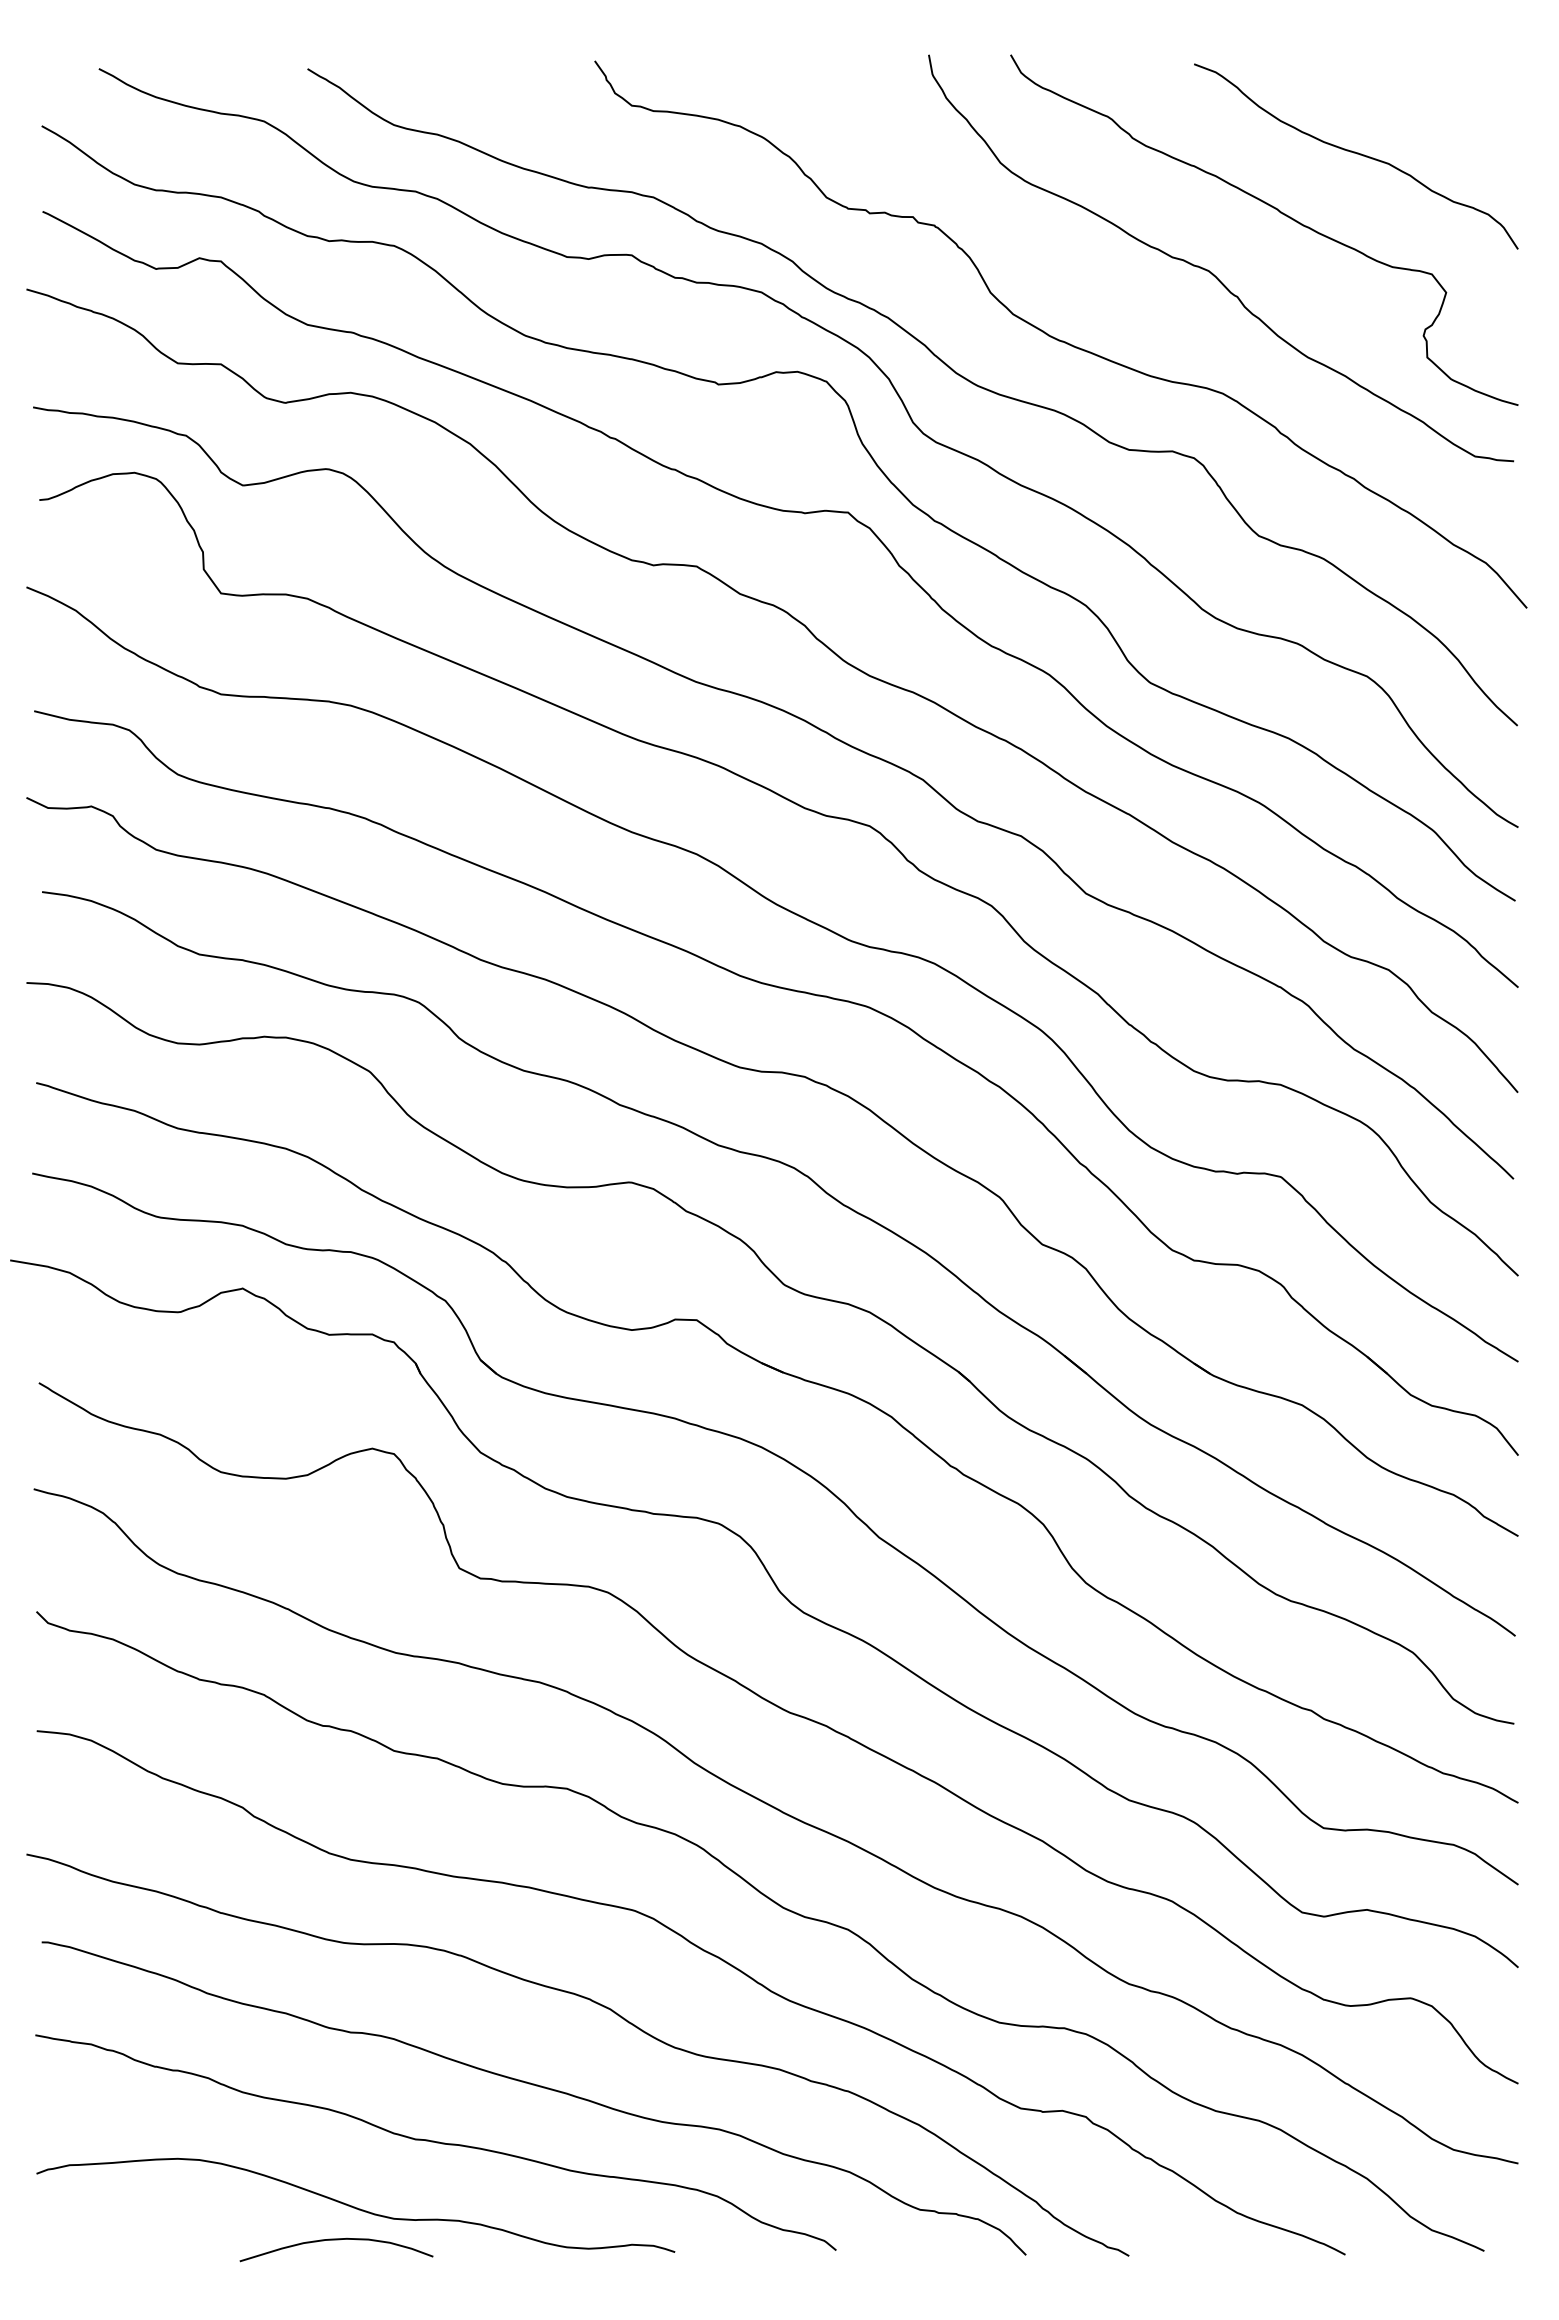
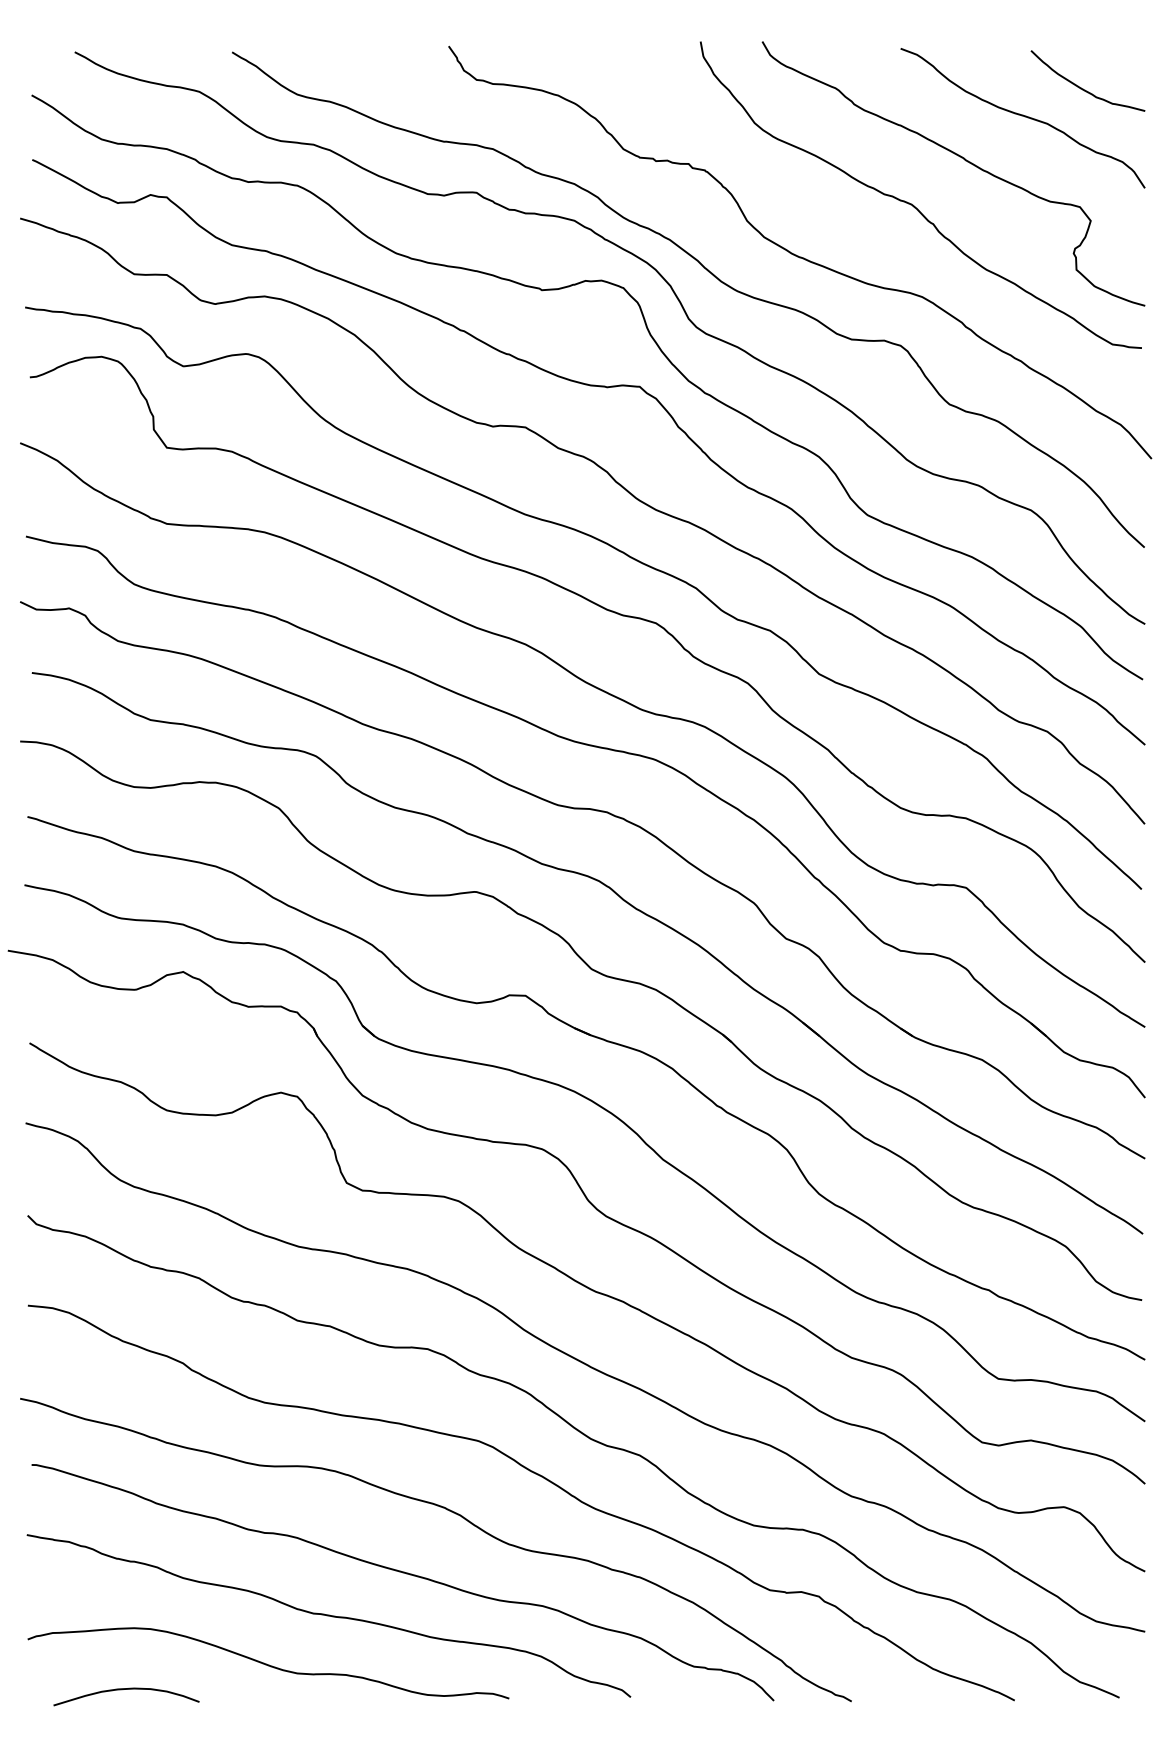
curve: (1436, 117) -> (1083, 88), added
curve: (336, 2240) -> (126, 1689), moved

